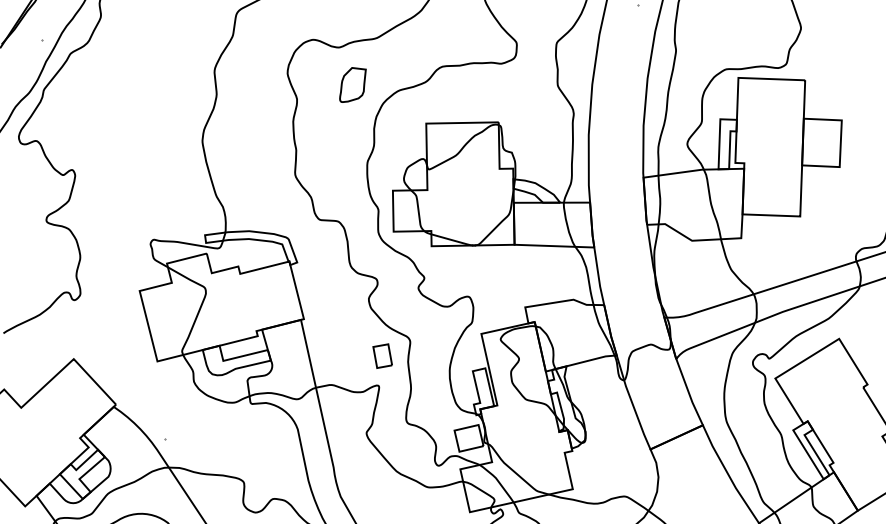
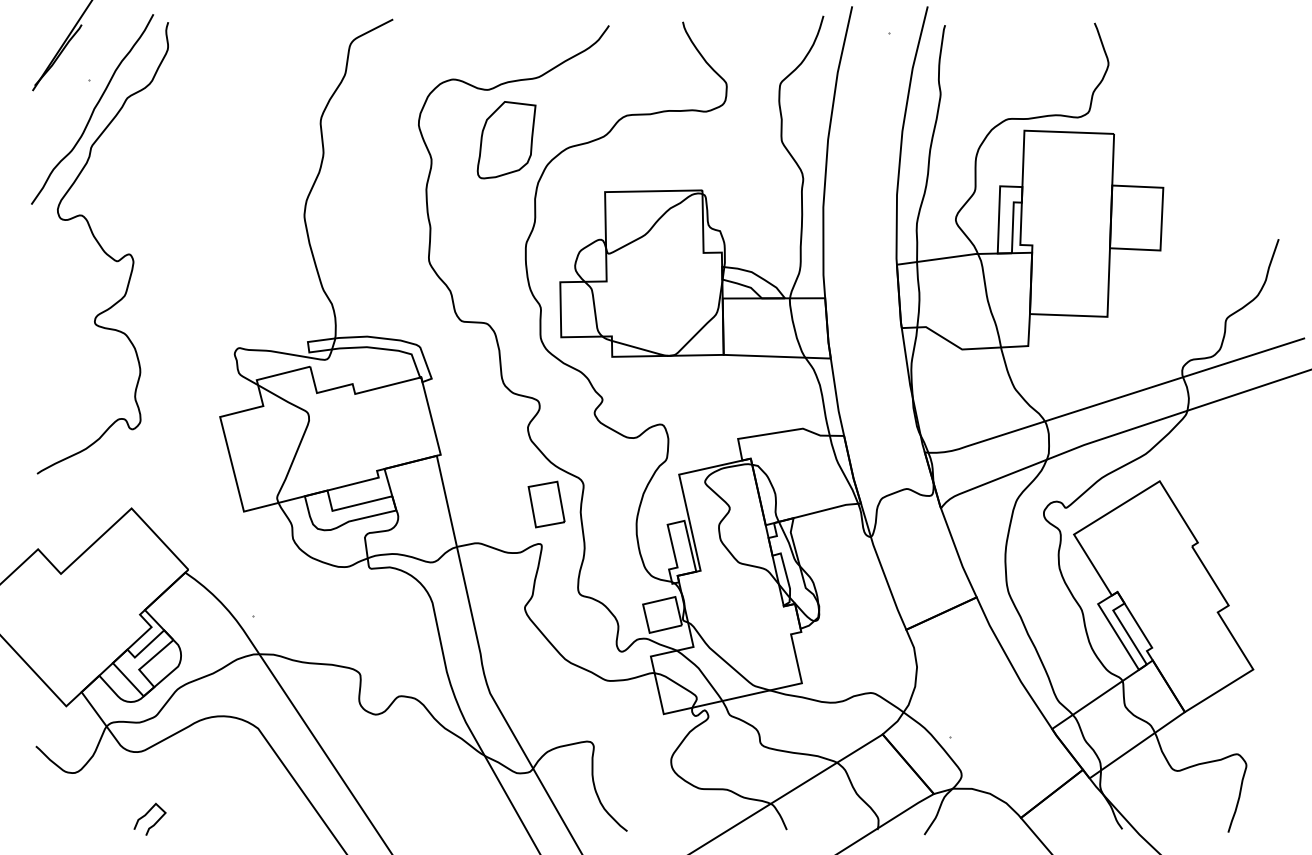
part: (352, 85) -> (506, 140), size x1.67
part: (382, 356) -> (546, 504), size x1.43

